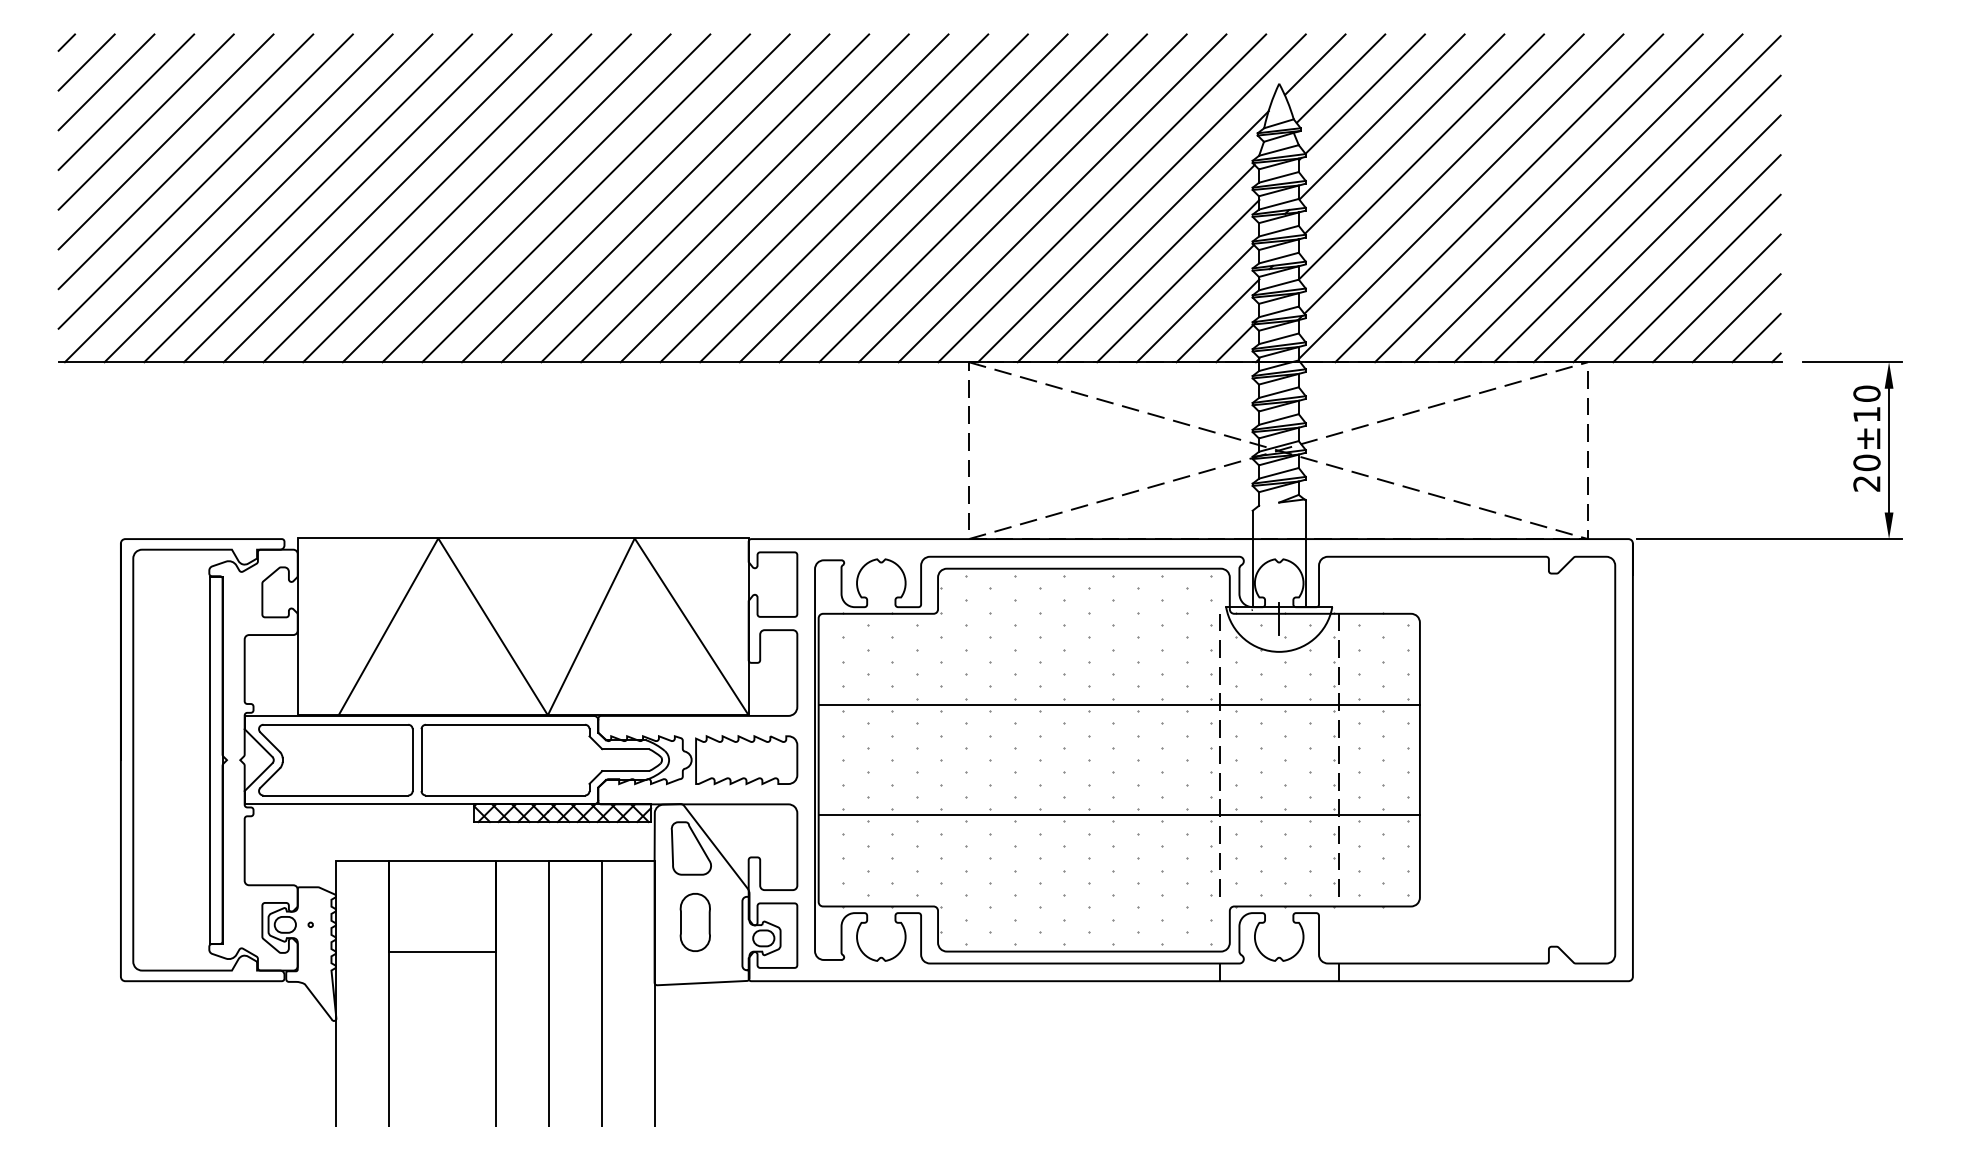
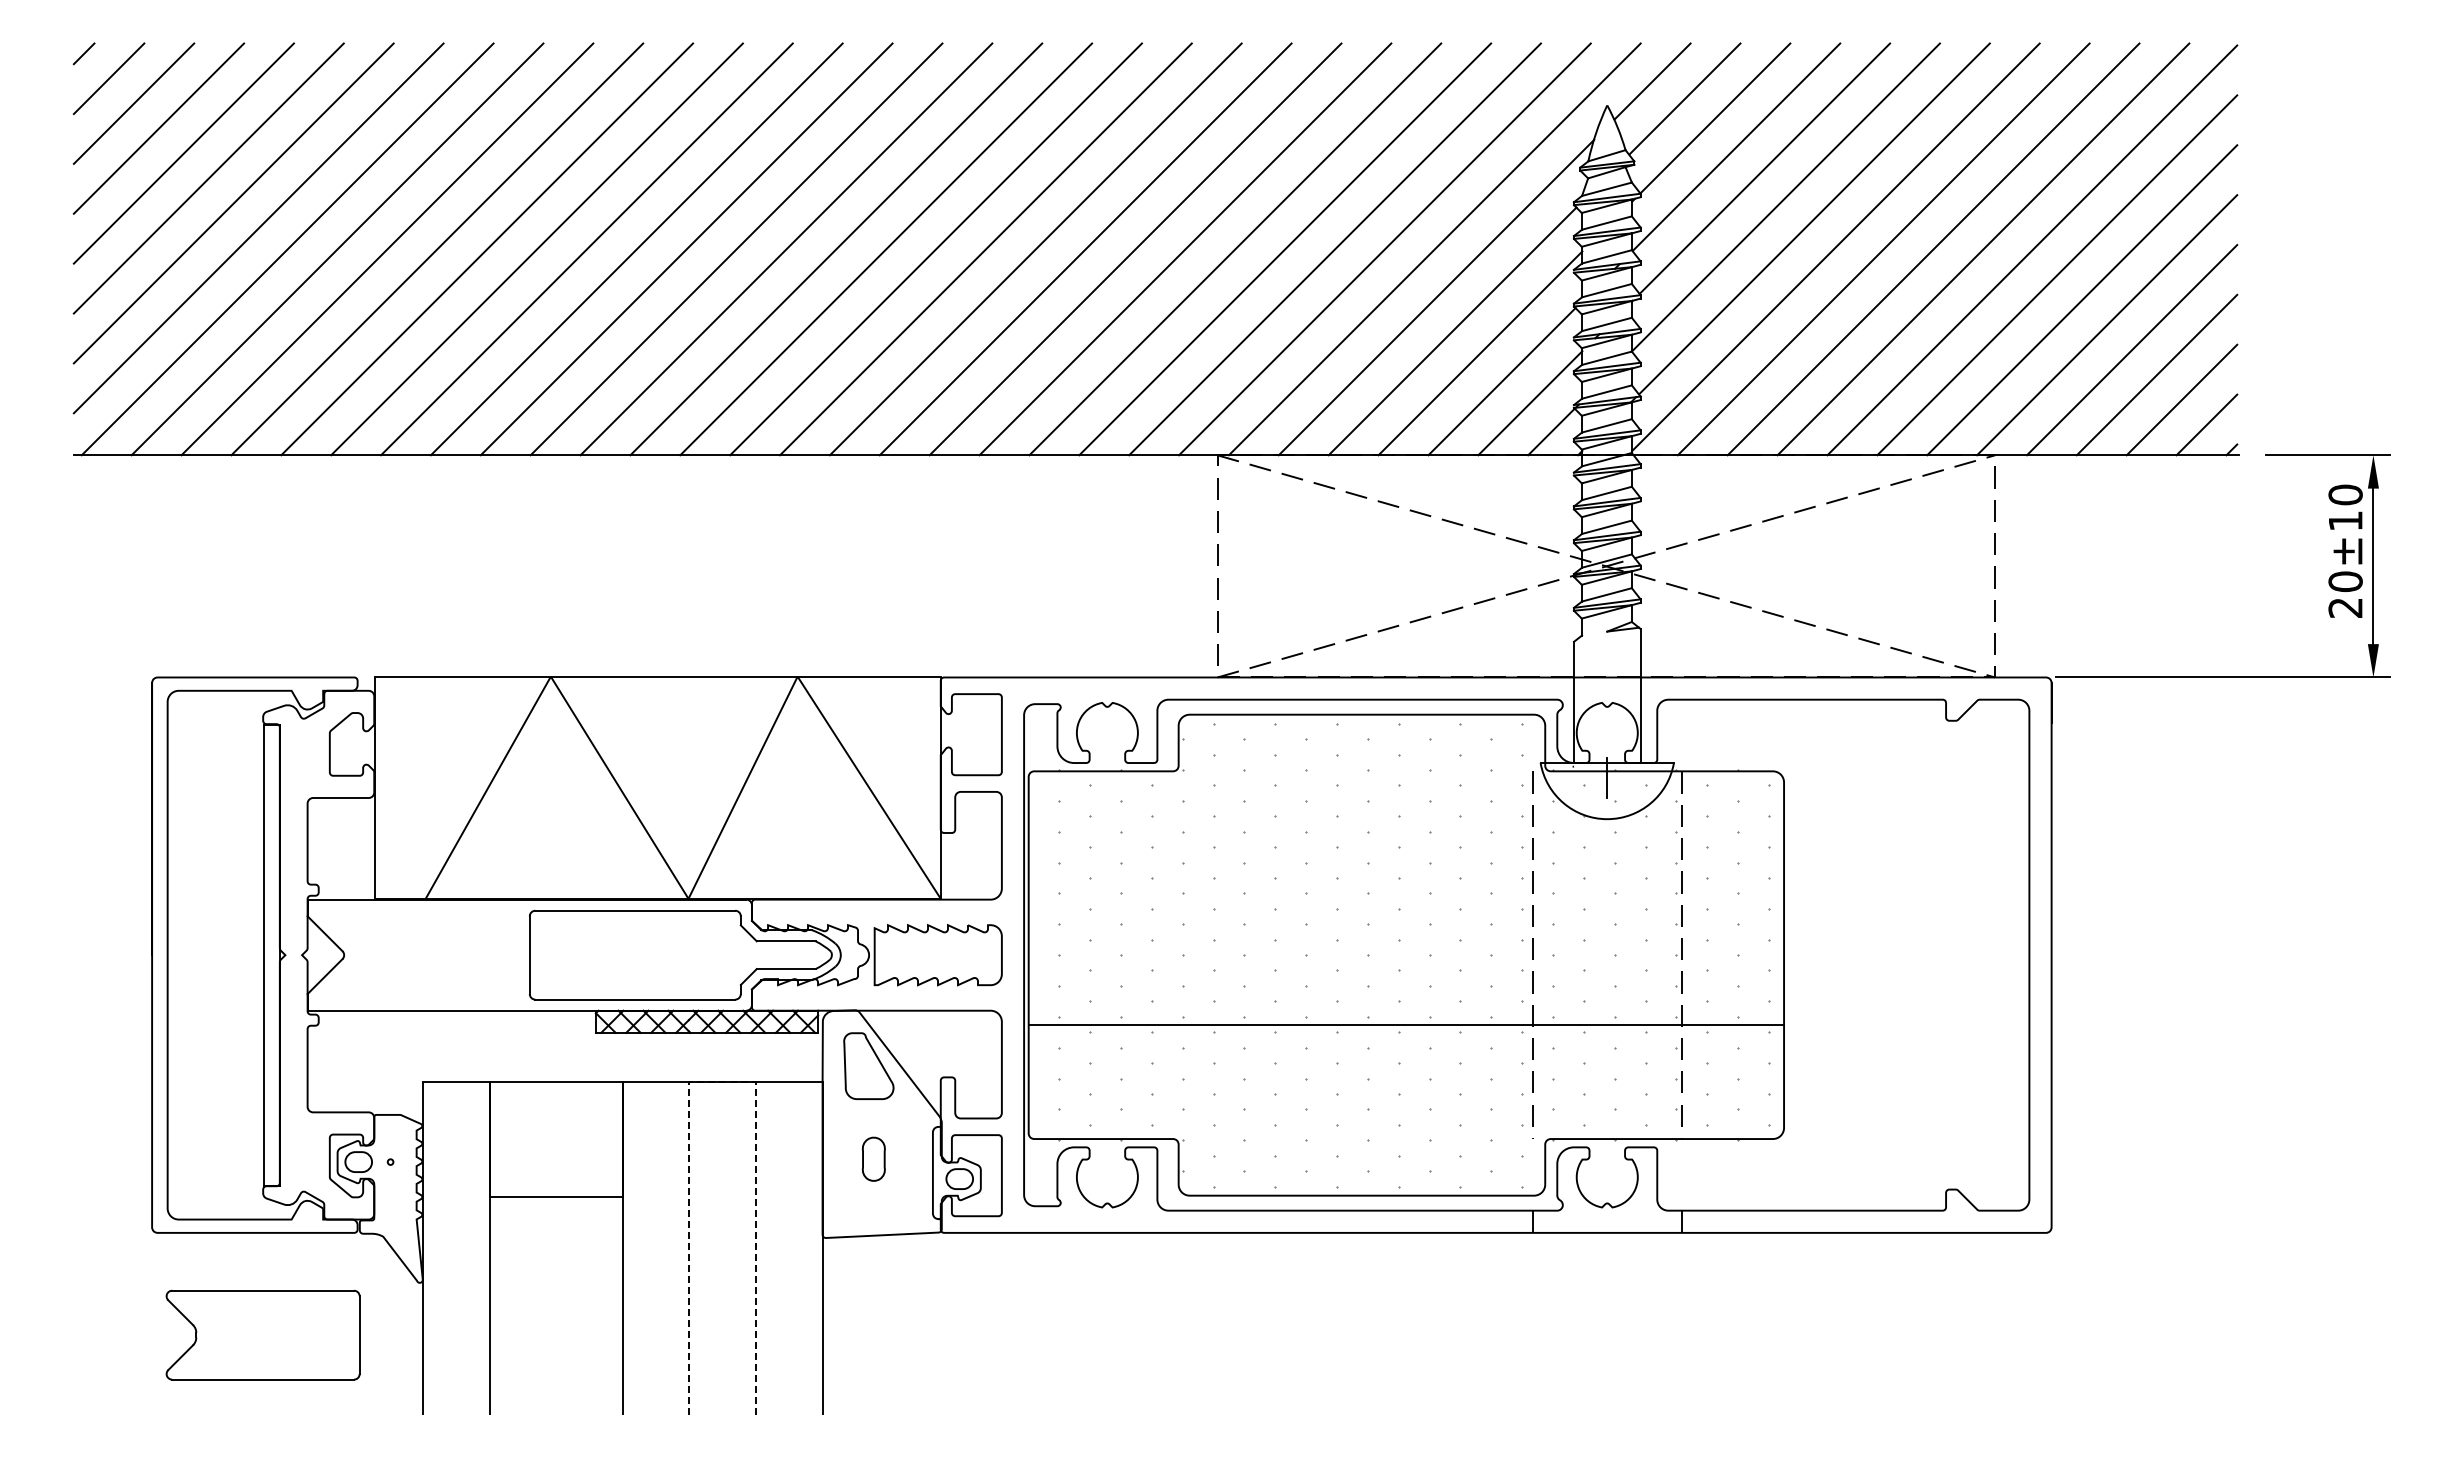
line: (1119, 704) -> (1406, 885), removed
part: (335, 759) -> (262, 1334), moved
line: (575, 861) -> (723, 1082), solid -> dashed
part: (695, 922) -> (873, 1159), size x0.6

